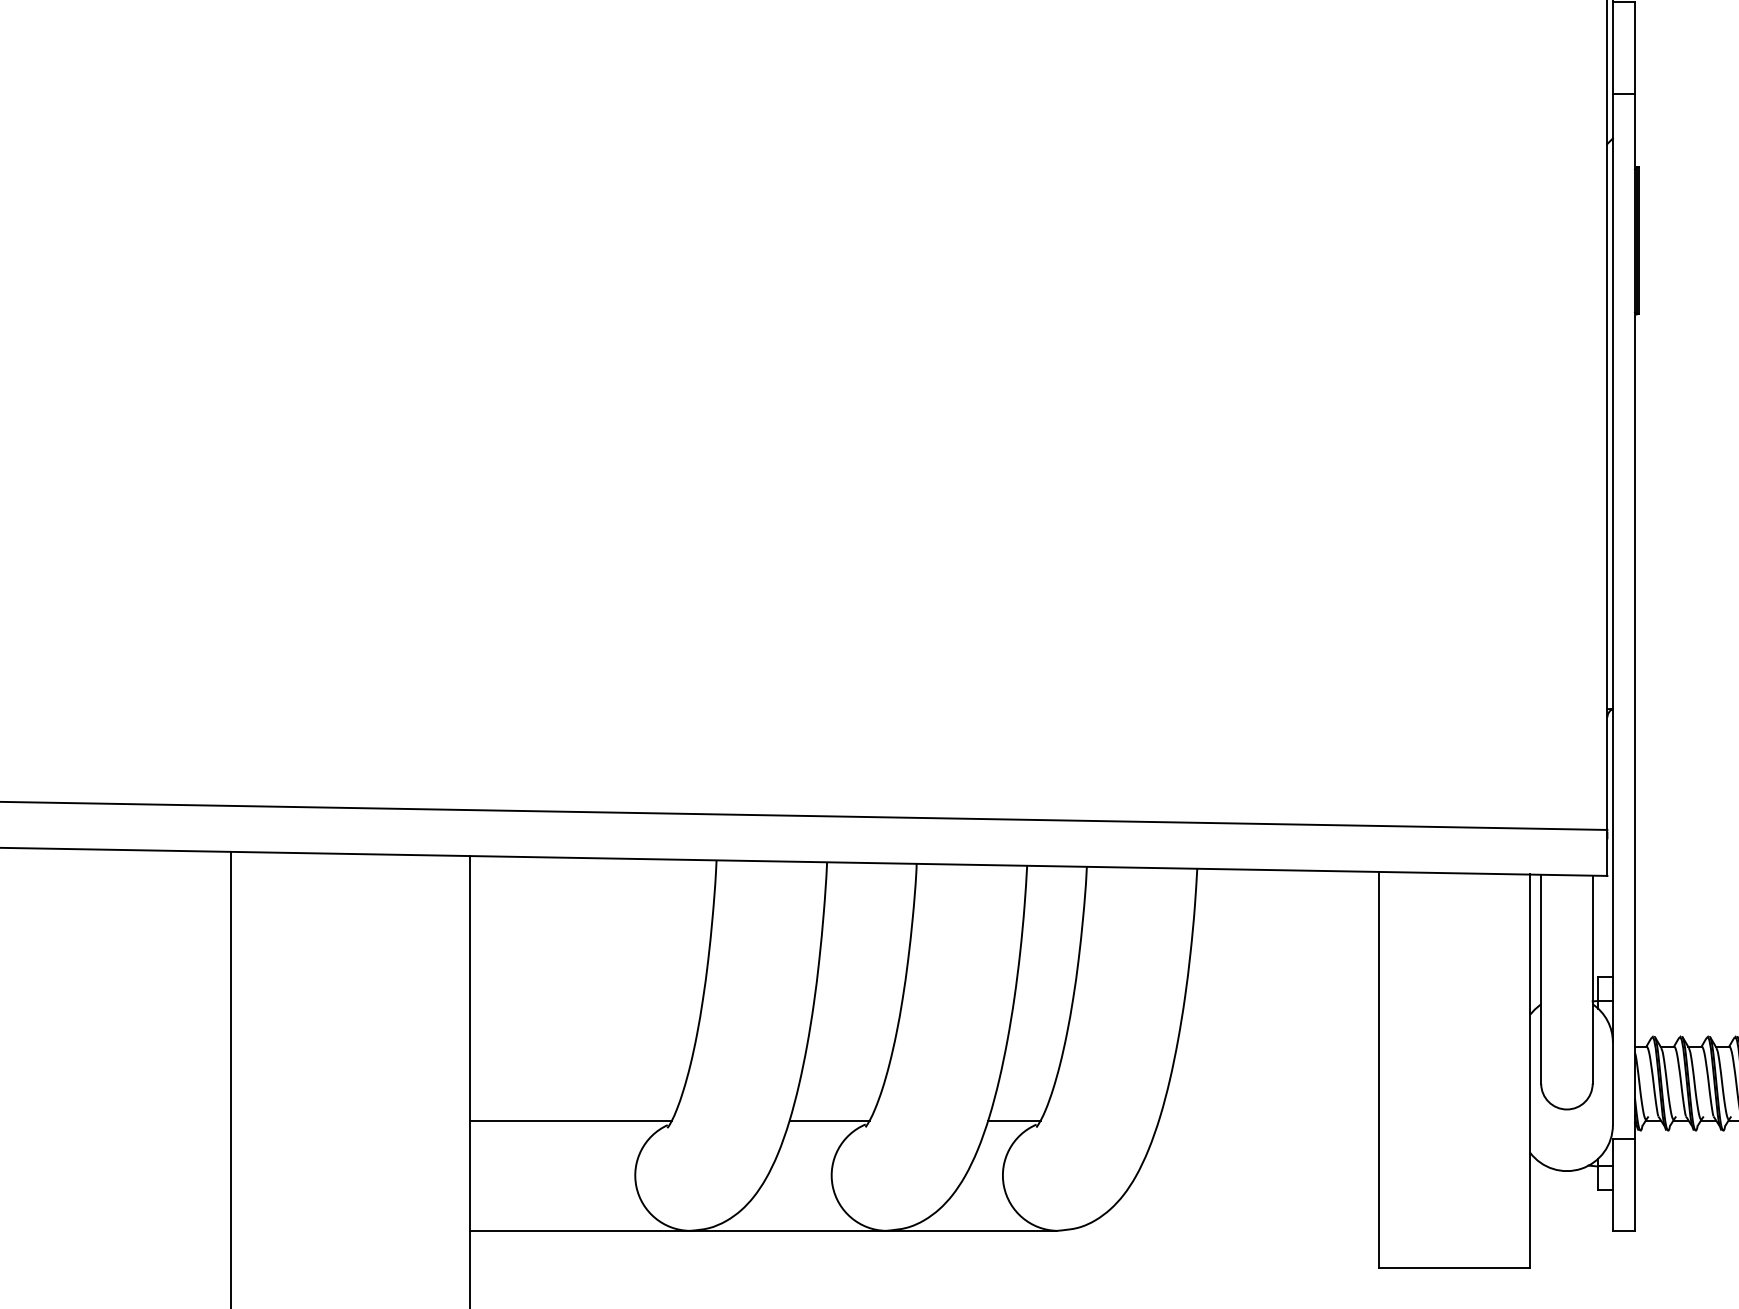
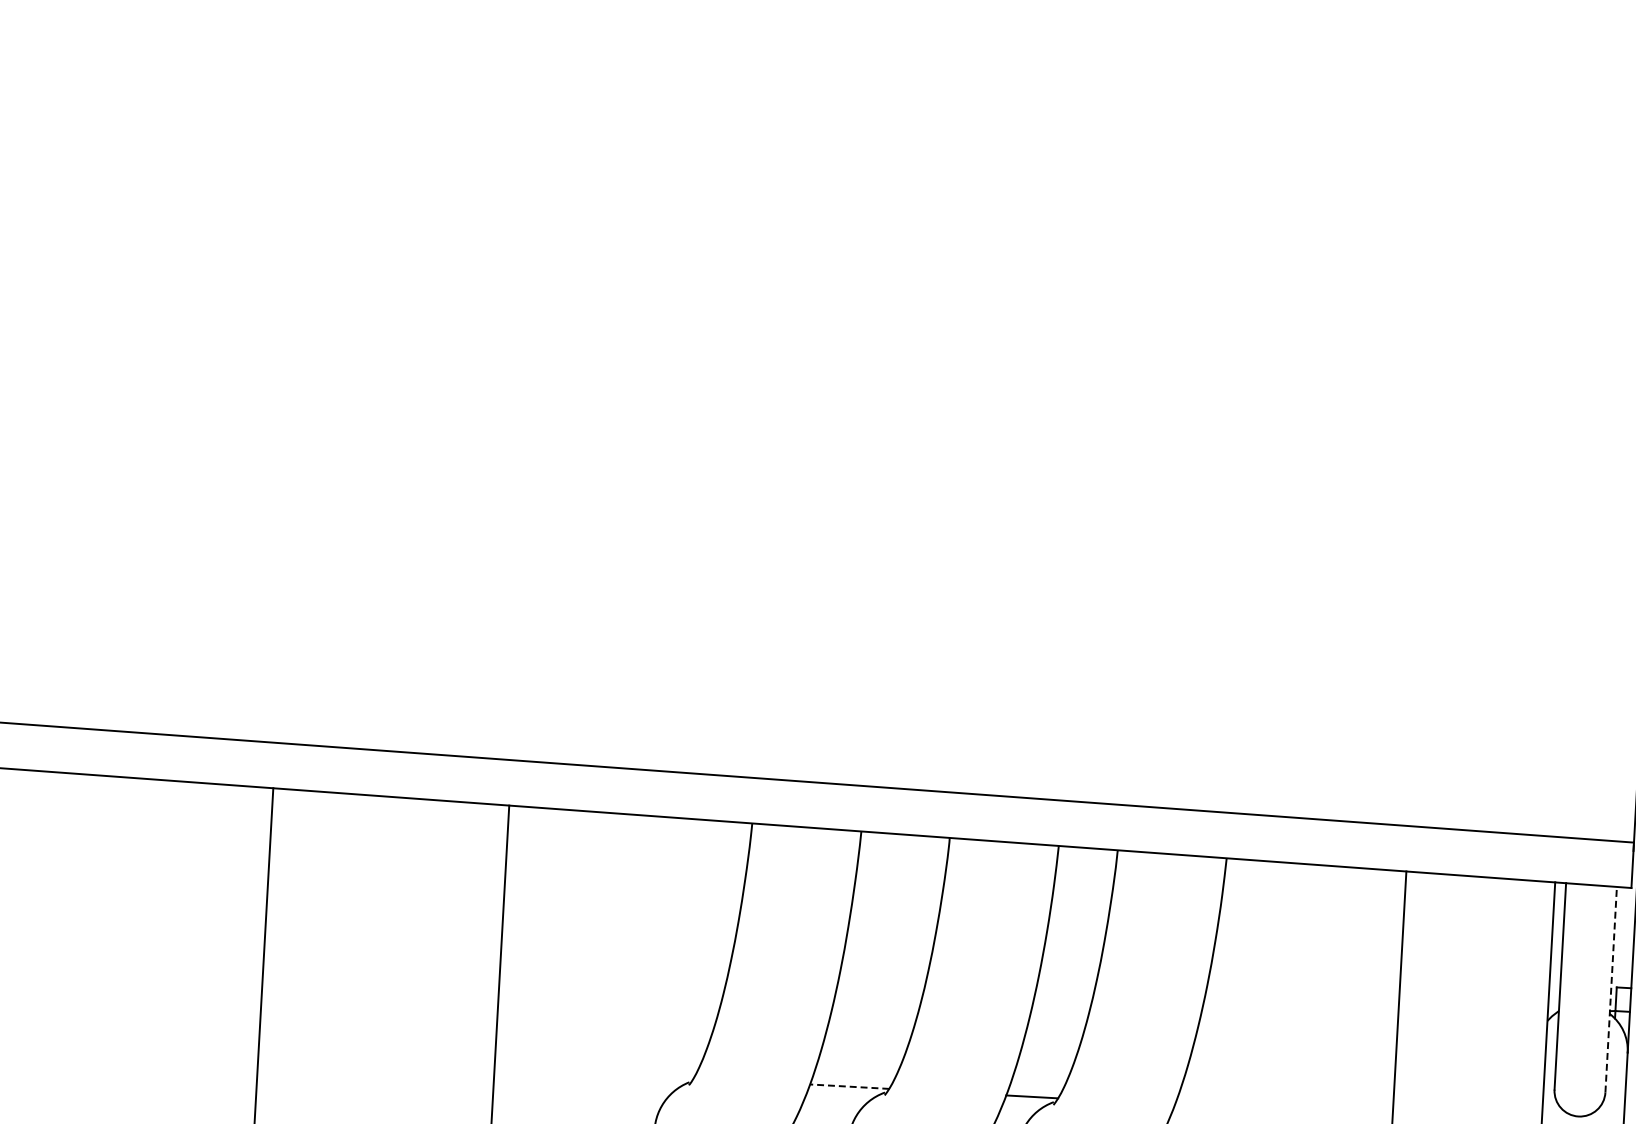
line: (1592, 979) -> (1611, 989), solid -> dashed
line: (571, 1120) -> (594, 1072), removed
line: (829, 1120) -> (849, 1086), solid -> dashed

